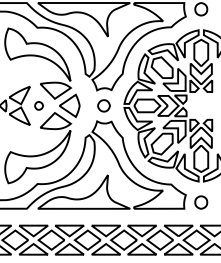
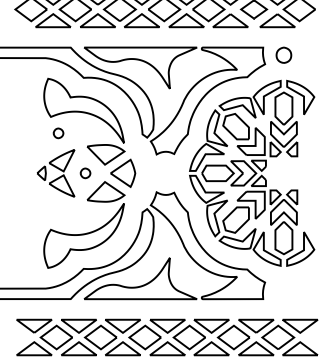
part: (16, 73) -> (58, 133), added
part: (103, 106) -> (164, 173), removed
part: (200, 202) -> (283, 291), removed

